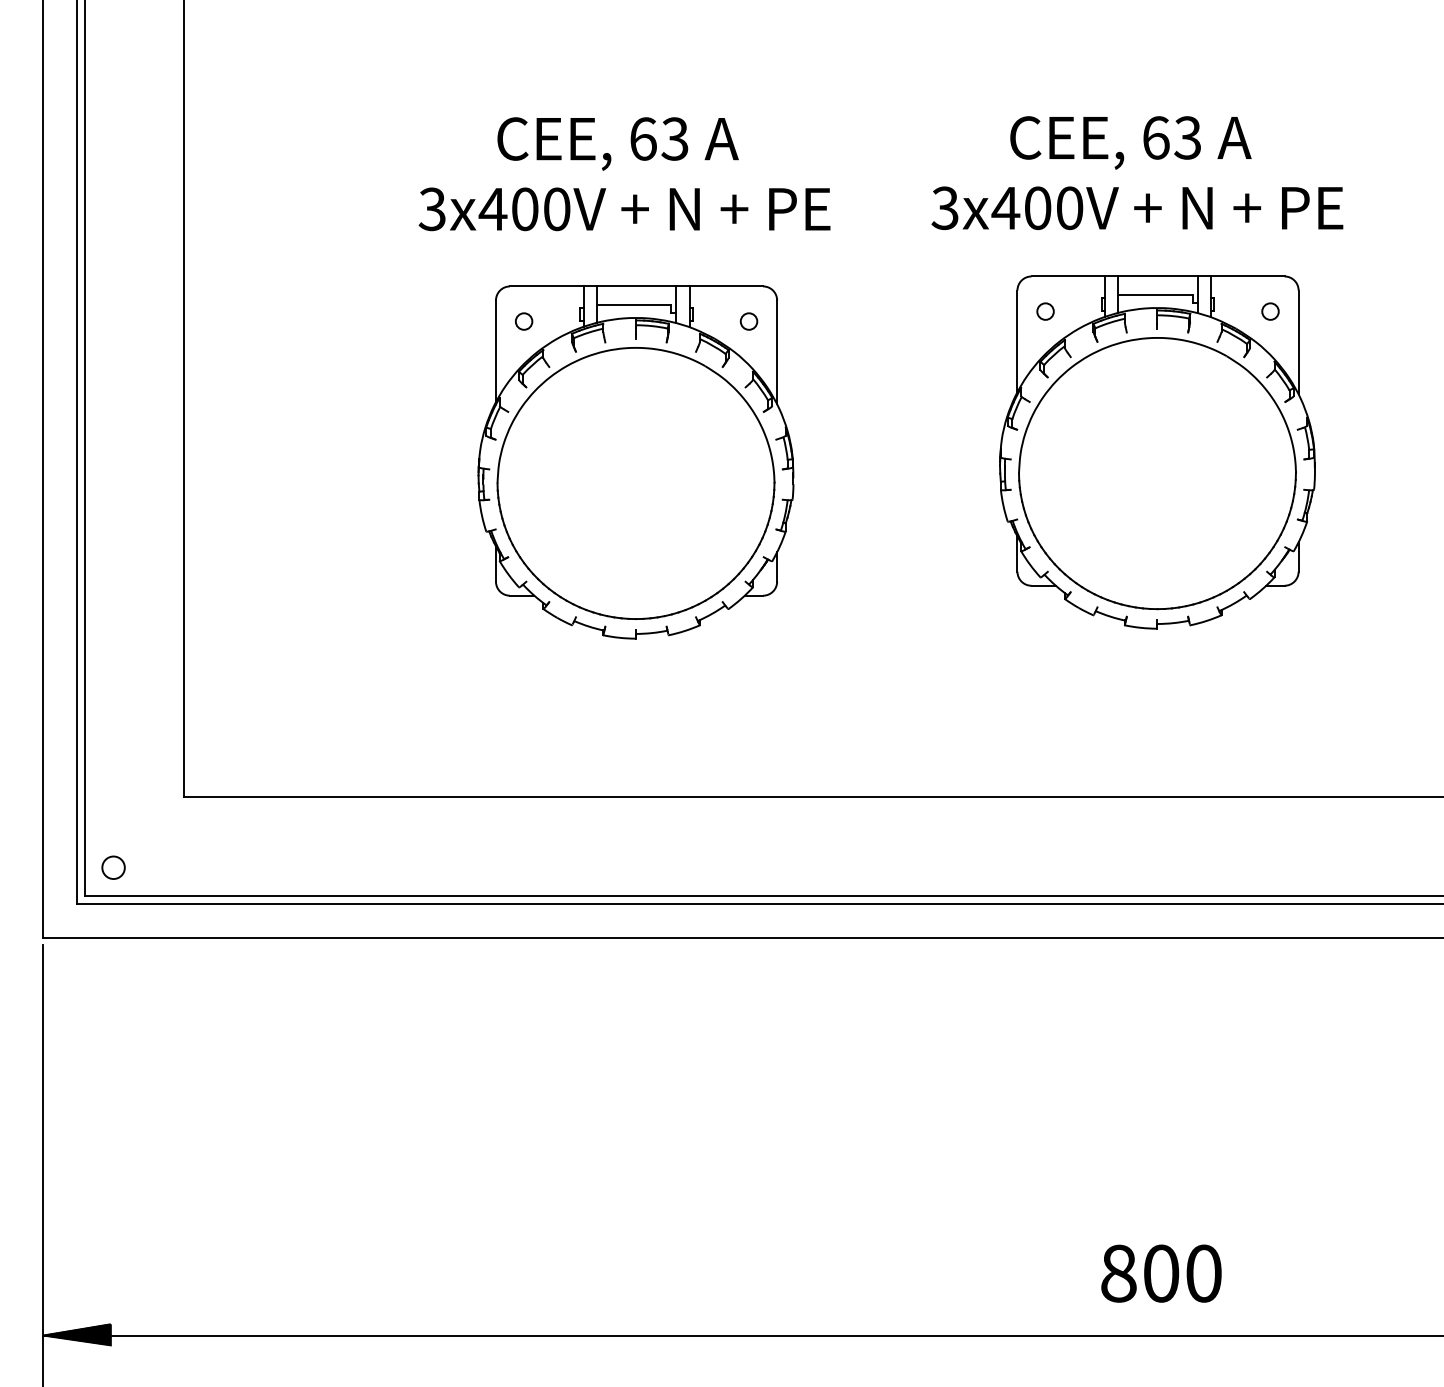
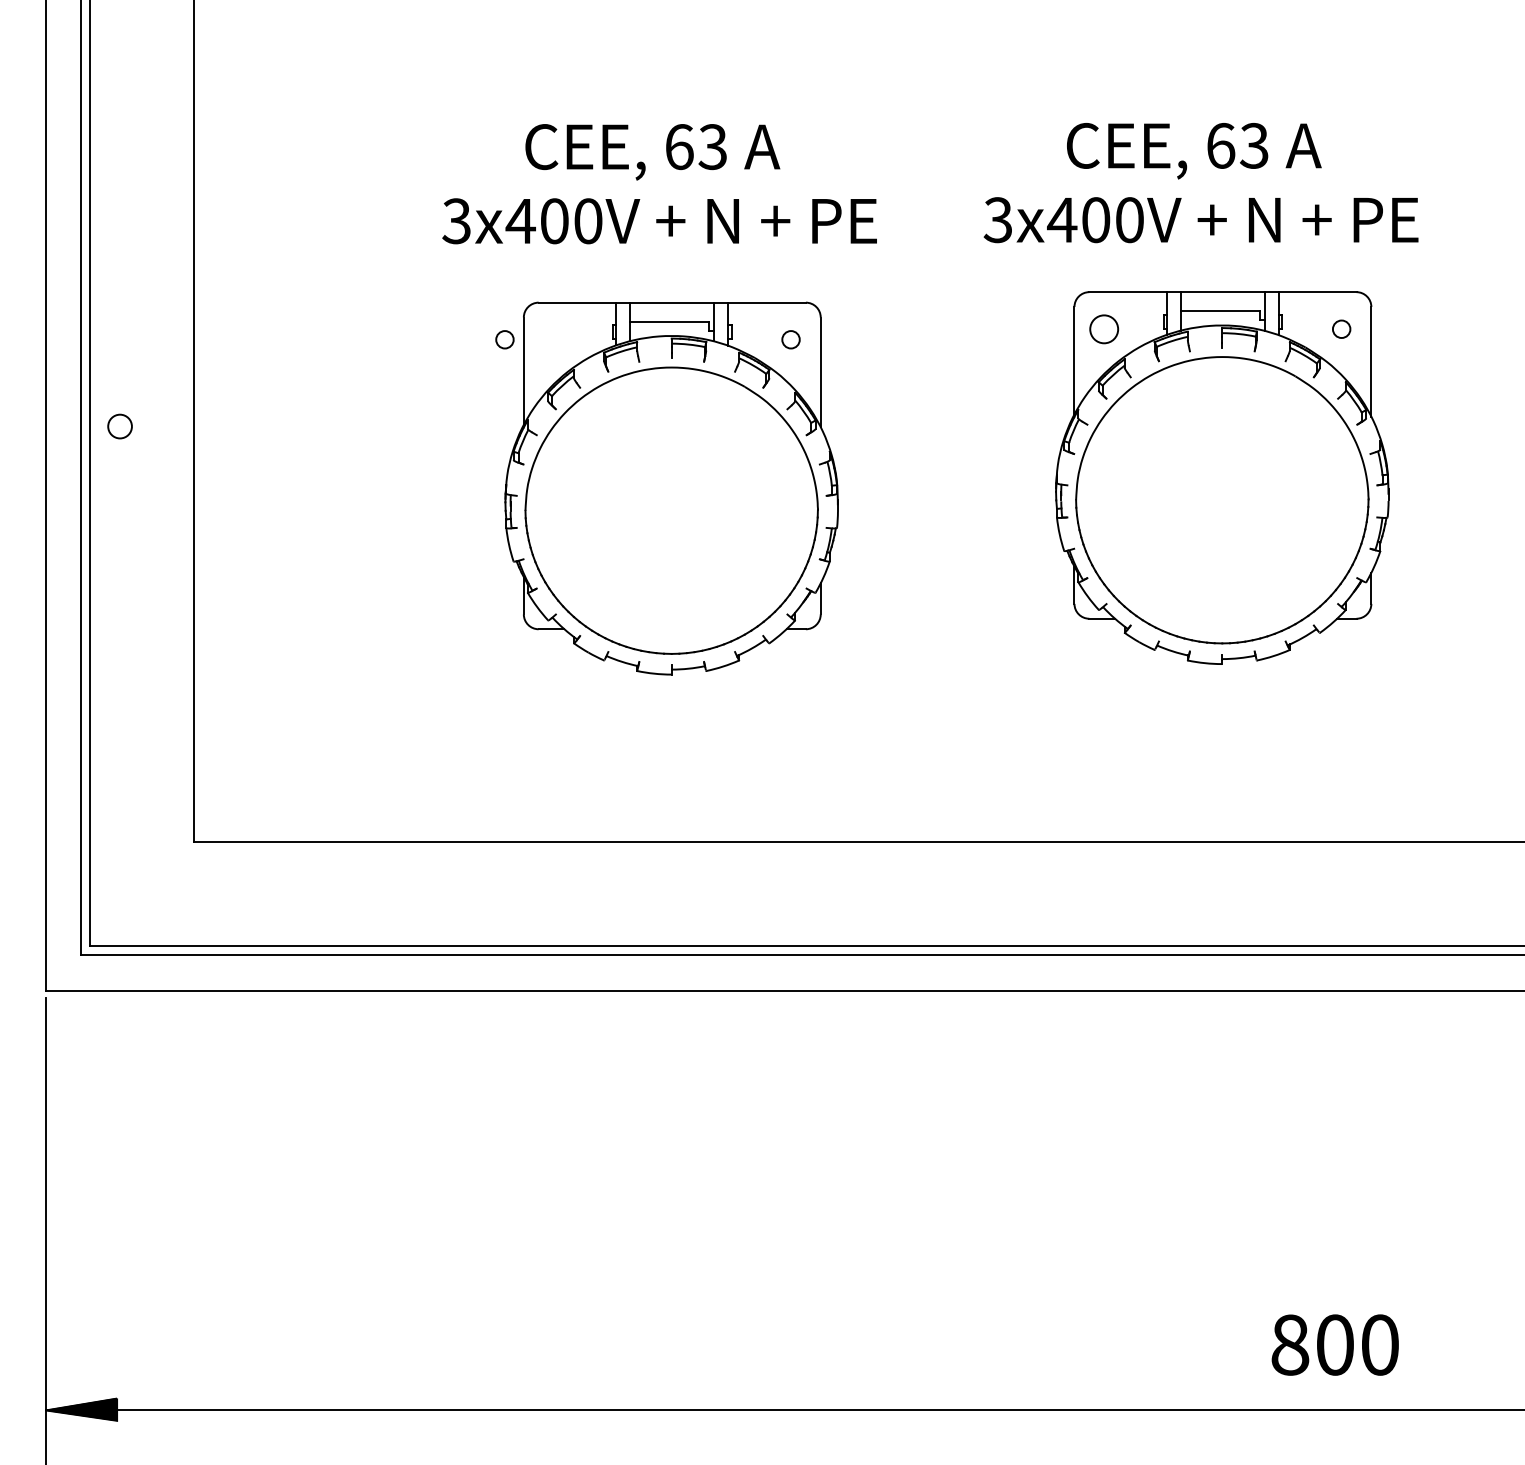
circle: (1045, 311) -> (1104, 329), size x1.6
circle: (524, 321) -> (505, 339), moved
circle: (113, 867) -> (119, 426), moved
text: (1161, 1273) -> (1335, 1344), moved

